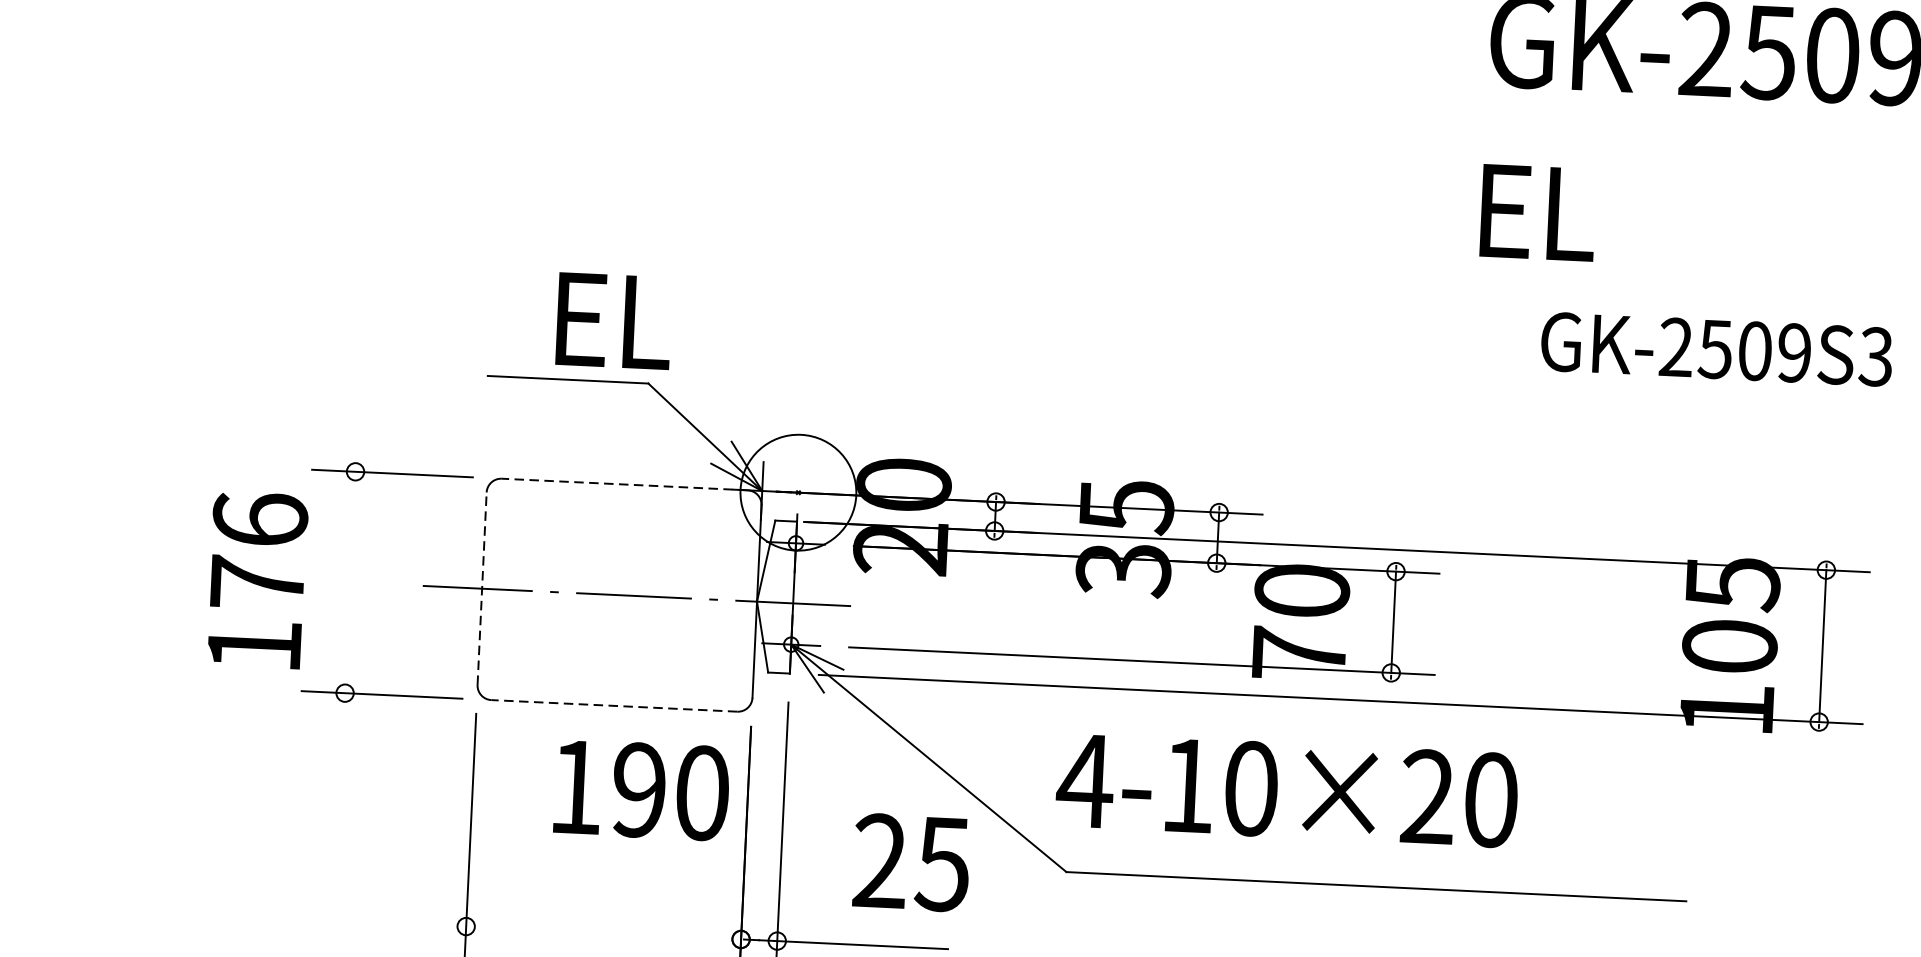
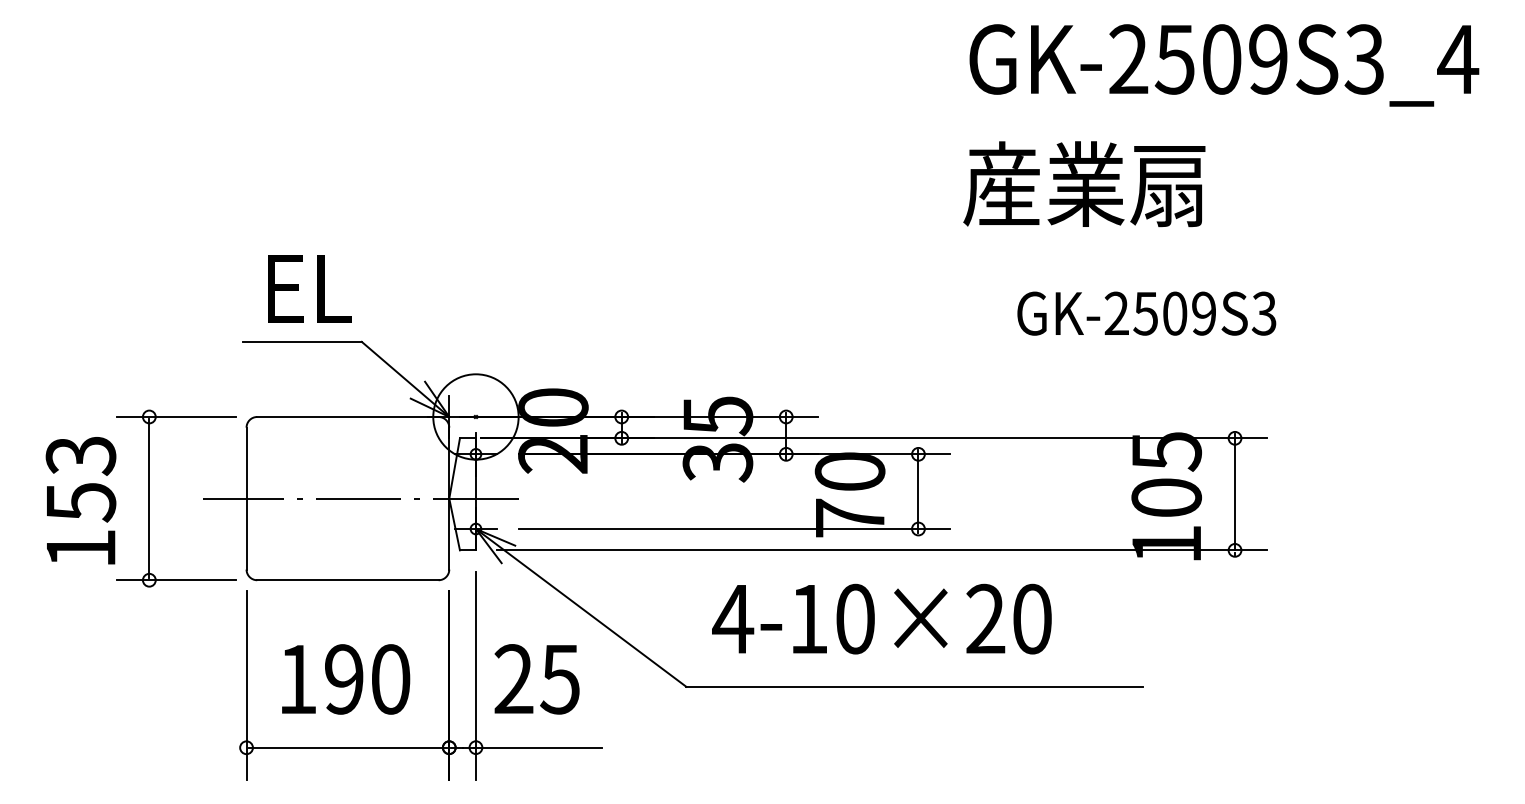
text: (1638, 216) -> (1084, 184), EL -> 産業扇
text: (614, 320) -> (309, 288), moved
text: (1716, 349) -> (1146, 313), moved
line: (624, 483) -> (347, 416), dashed -> solid
text: (258, 550) -> (80, 478), 176 -> 153
line: (350, 582) -> (149, 498), added
line: (482, 588) -> (246, 498), dashed -> solid
line: (613, 706) -> (347, 580), dashed -> solid
text: (1286, 789) -> (881, 618), moved
text: (642, 790) -> (346, 679), moved
text: (910, 862) -> (536, 679), moved
line: (603, 932) -> (347, 747), added

